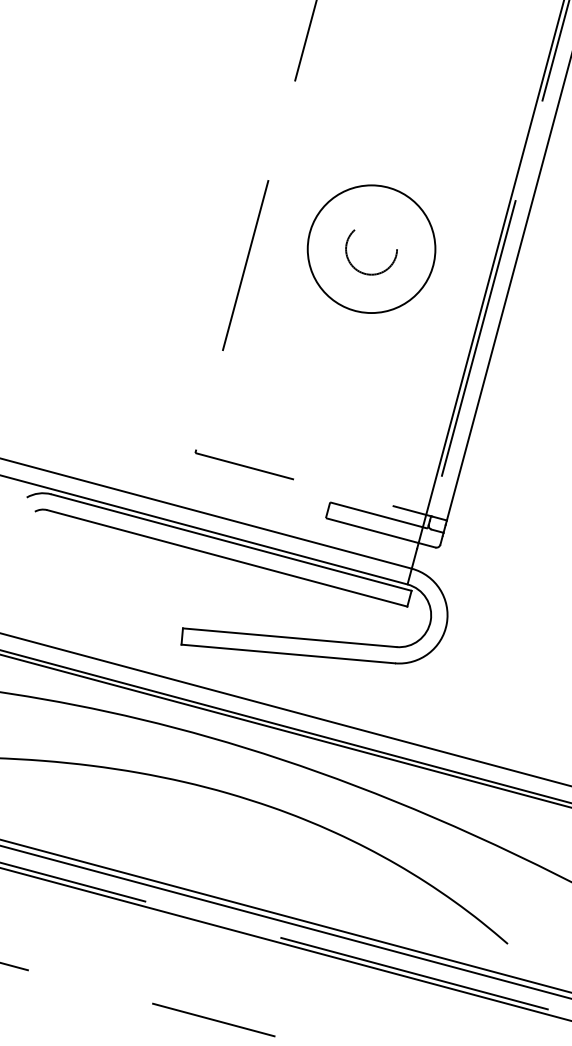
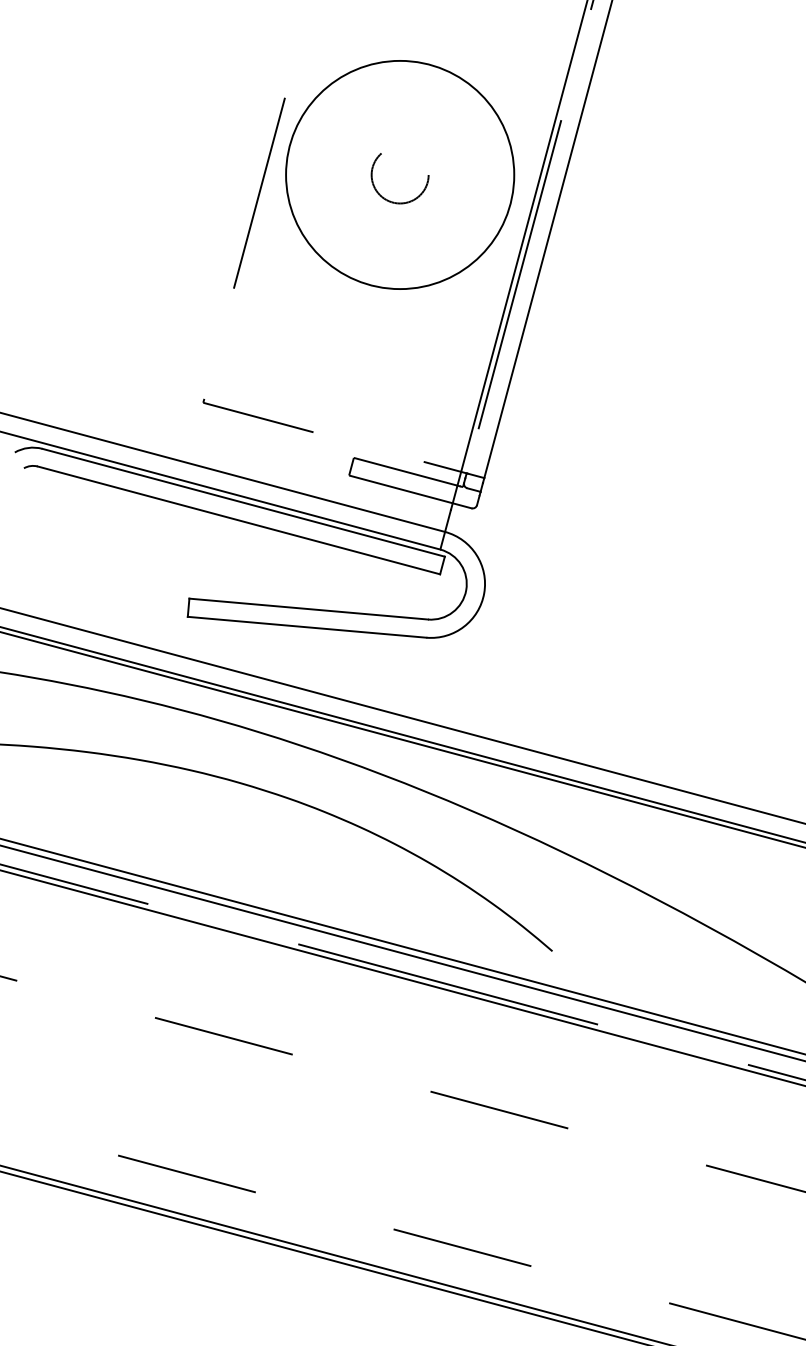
circle: (370, 248) -> (399, 174), size x1.6

